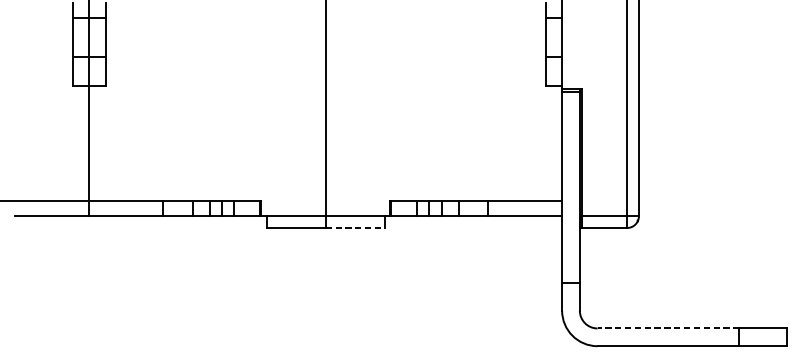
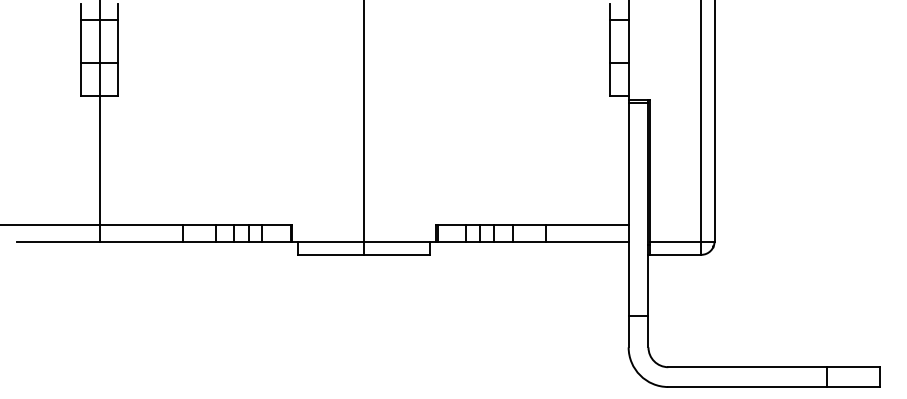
line: (355, 227) -> (397, 254), dashed -> solid
line: (668, 328) -> (747, 367), dashed -> solid

